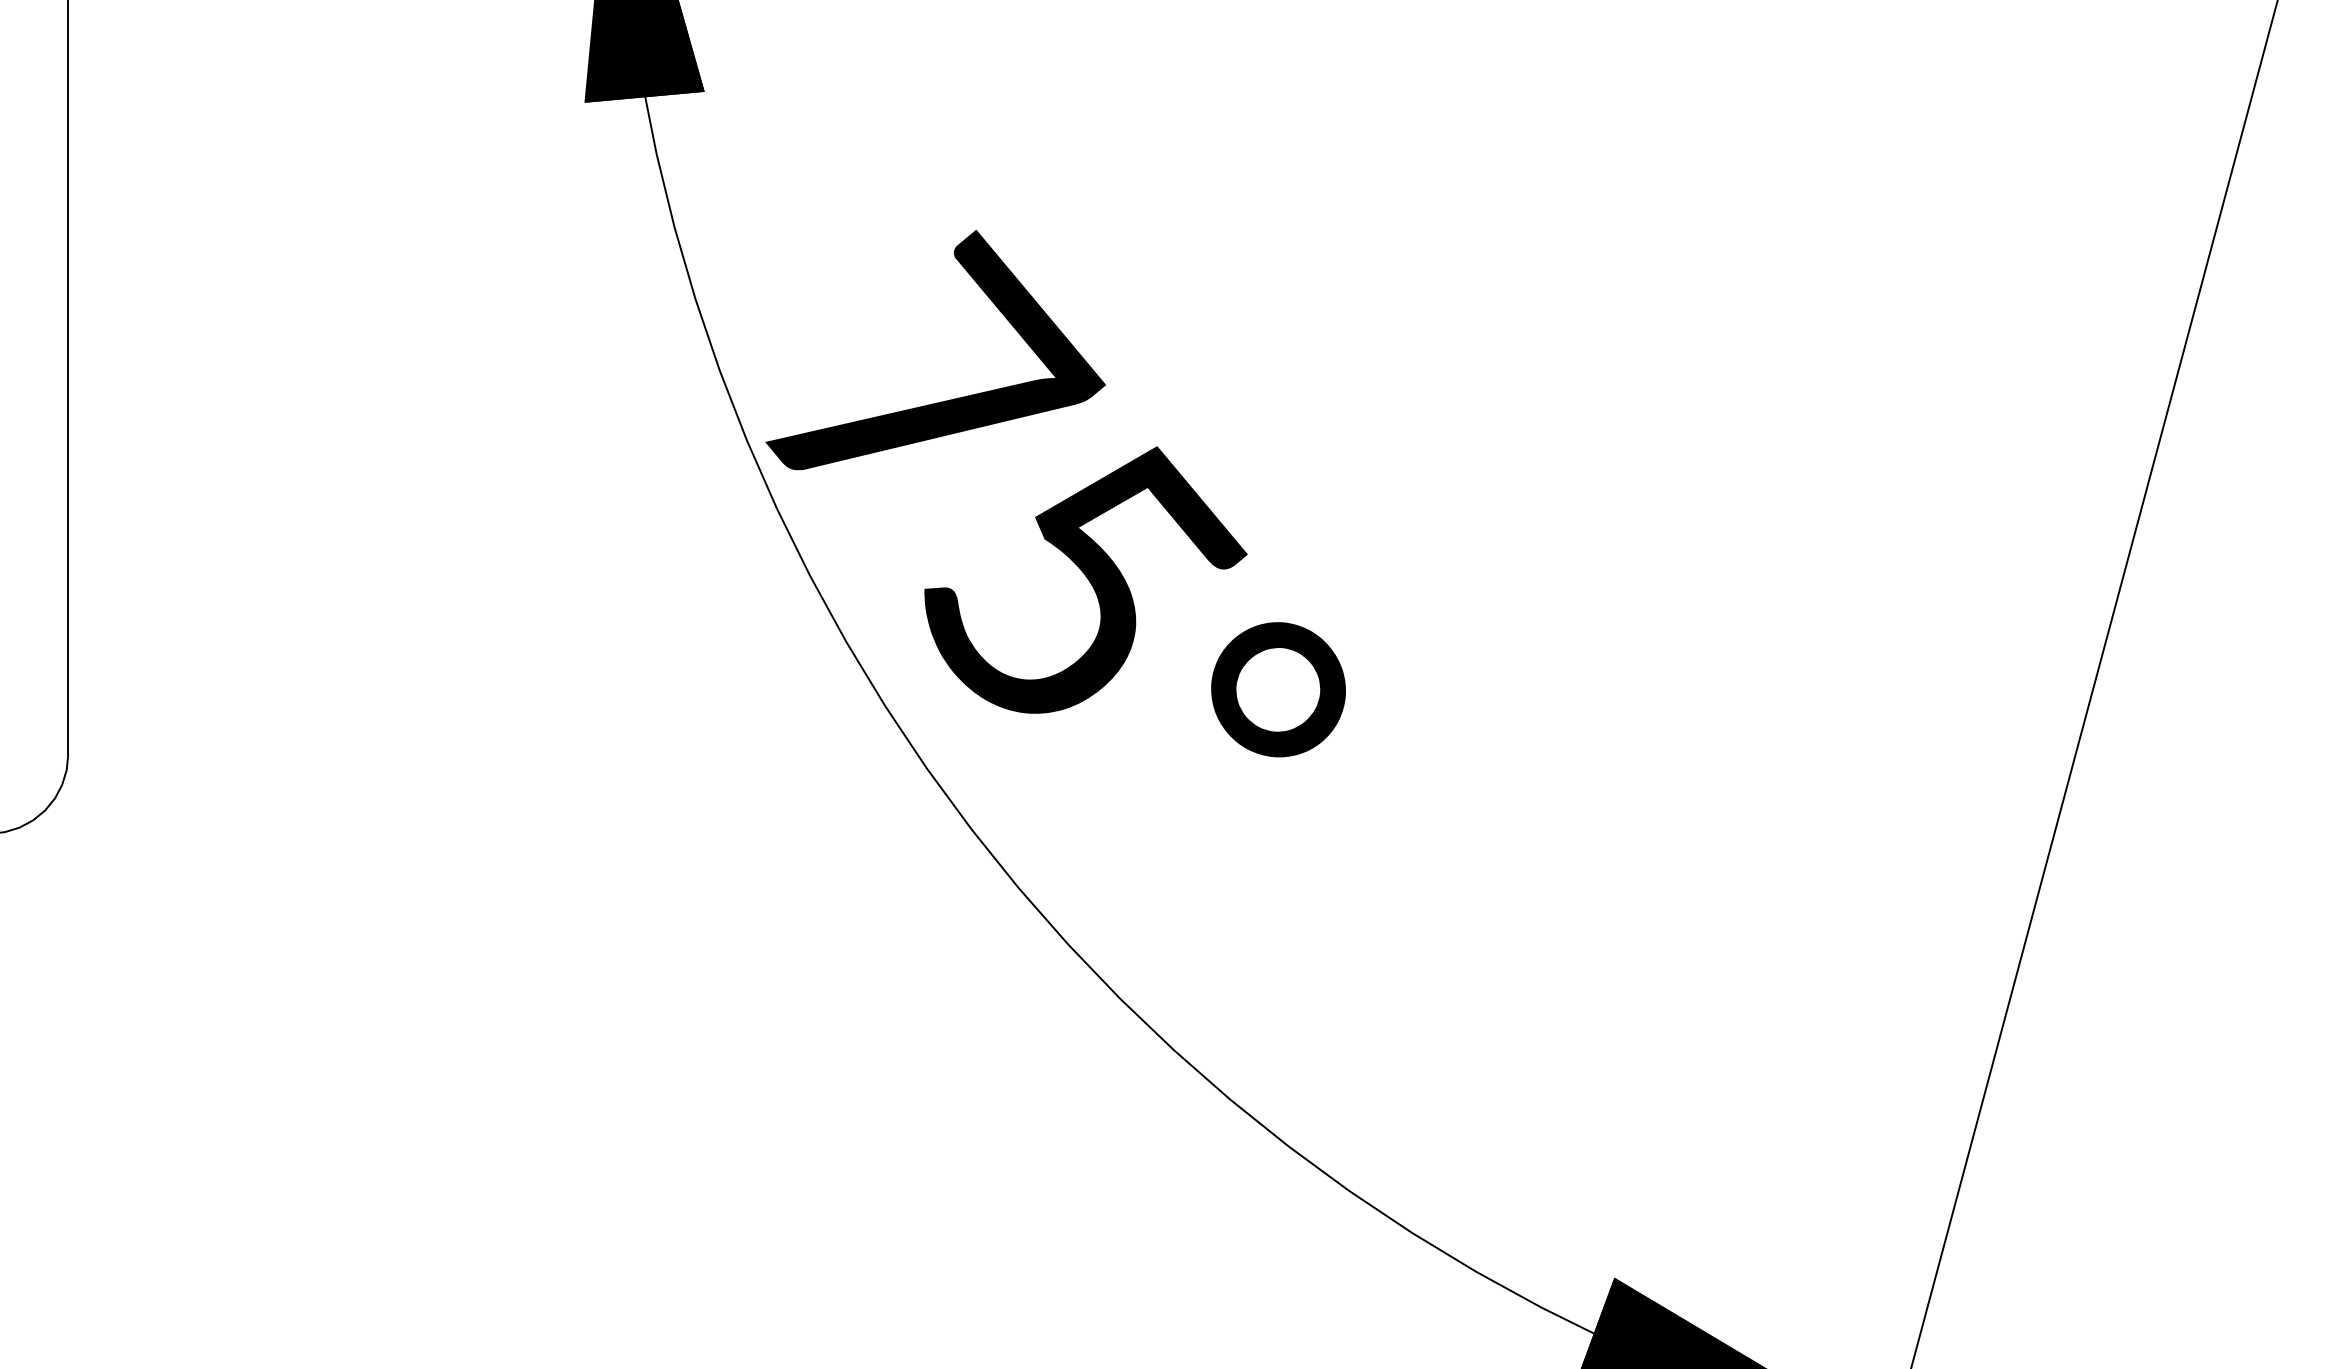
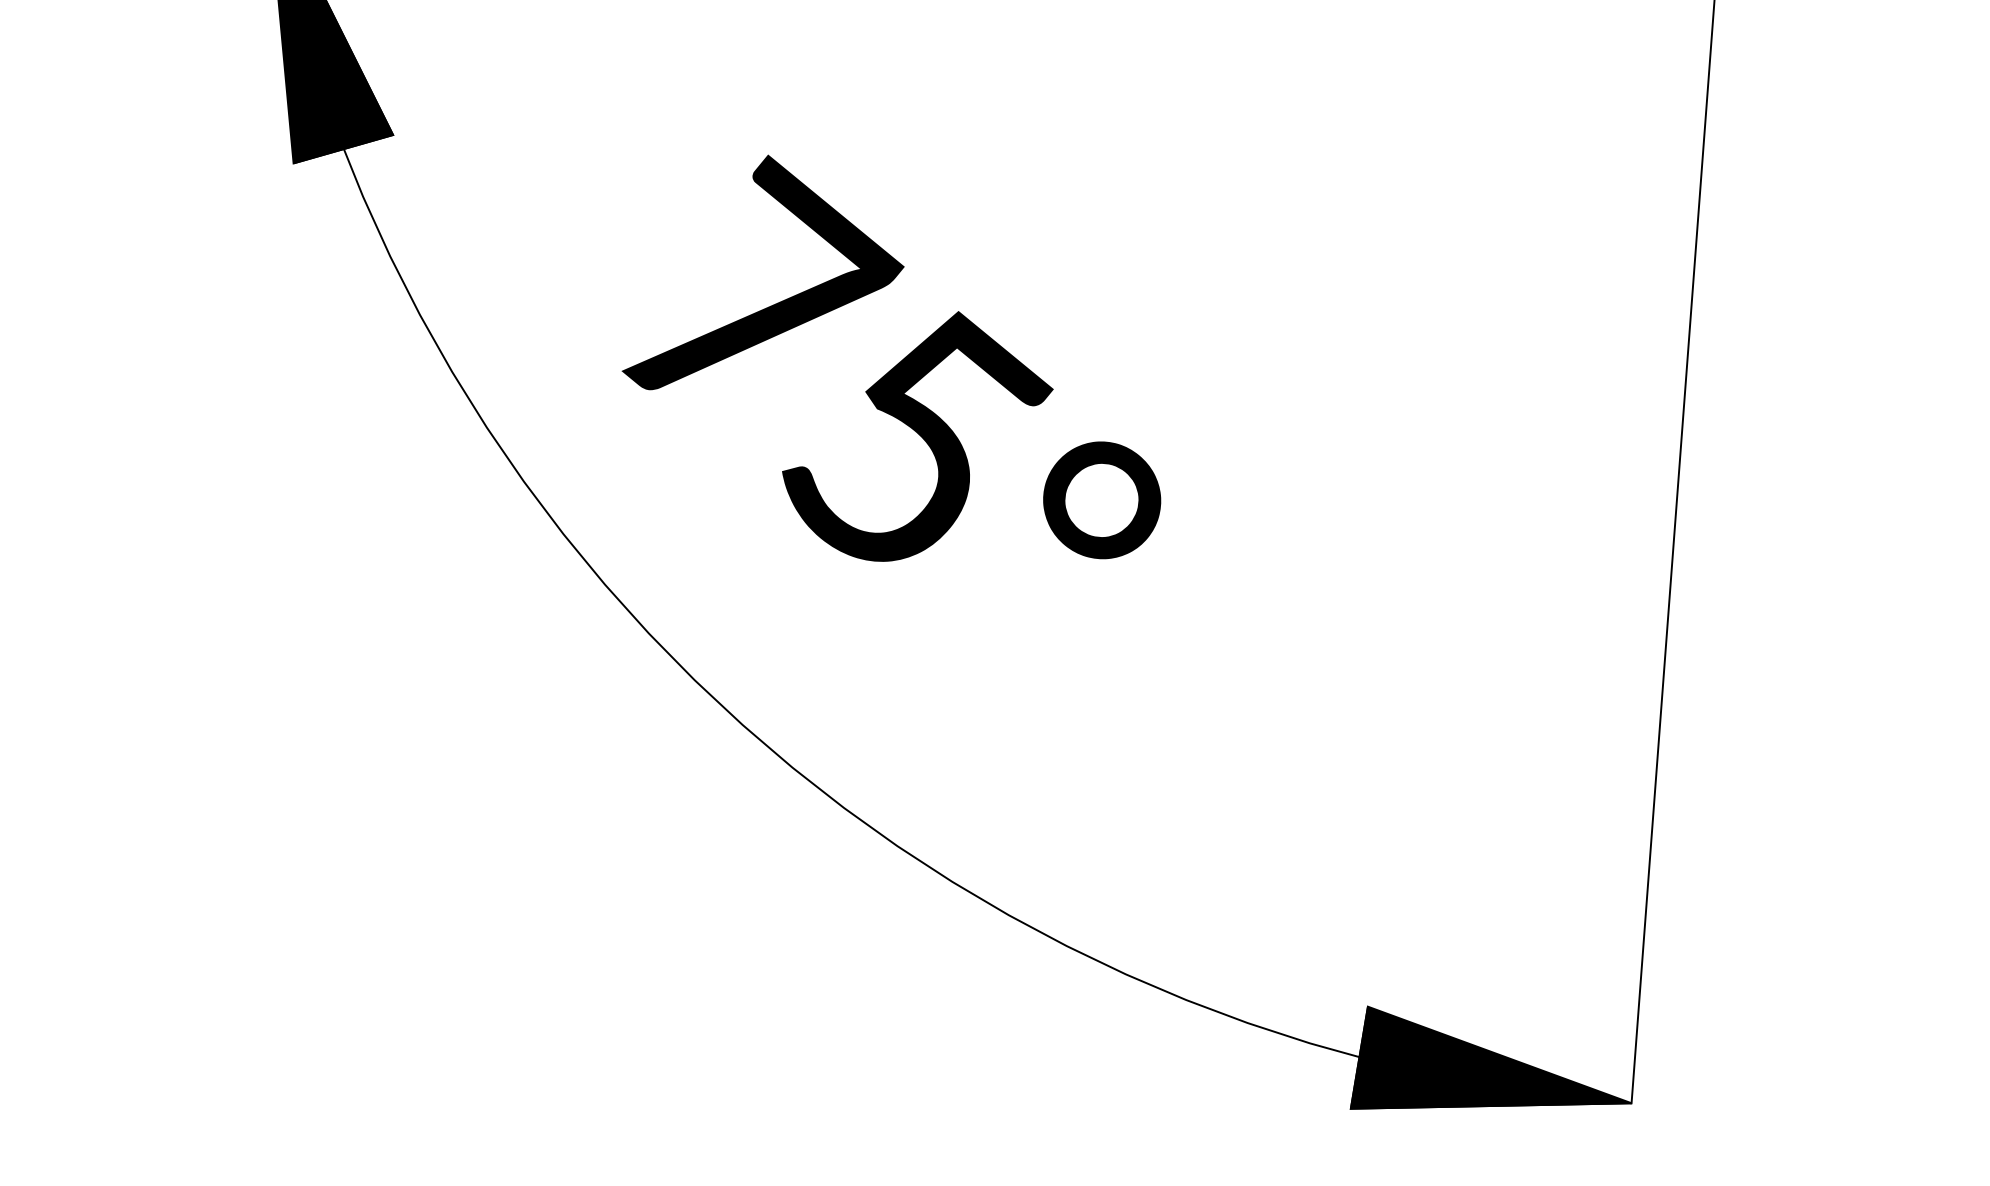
text: (1055, 493) -> (878, 368), moved

